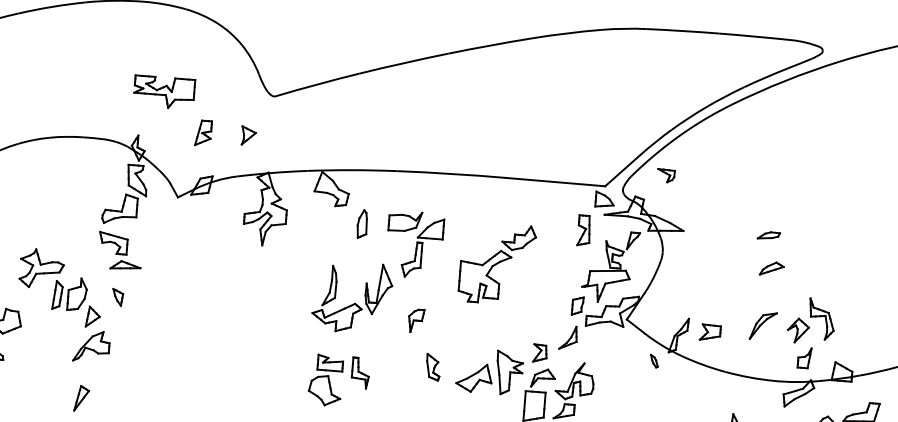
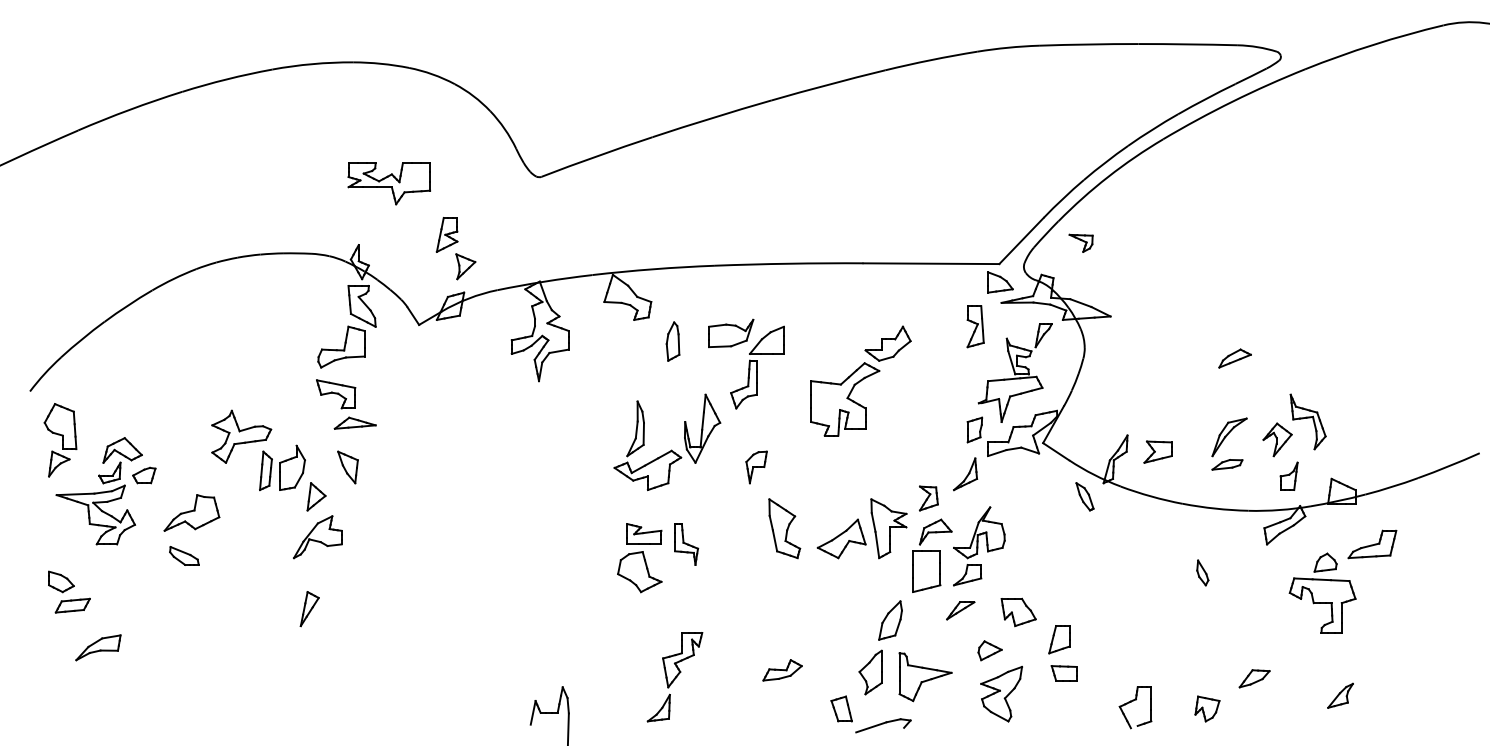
part: (248, 135) -> (465, 266), moved
part: (768, 235) -> (1227, 464), moved
part: (117, 297) -> (347, 467), size x1.43
part: (654, 360) -> (1084, 496), size x1.67
part: (433, 367) -> (784, 528), size x1.67

